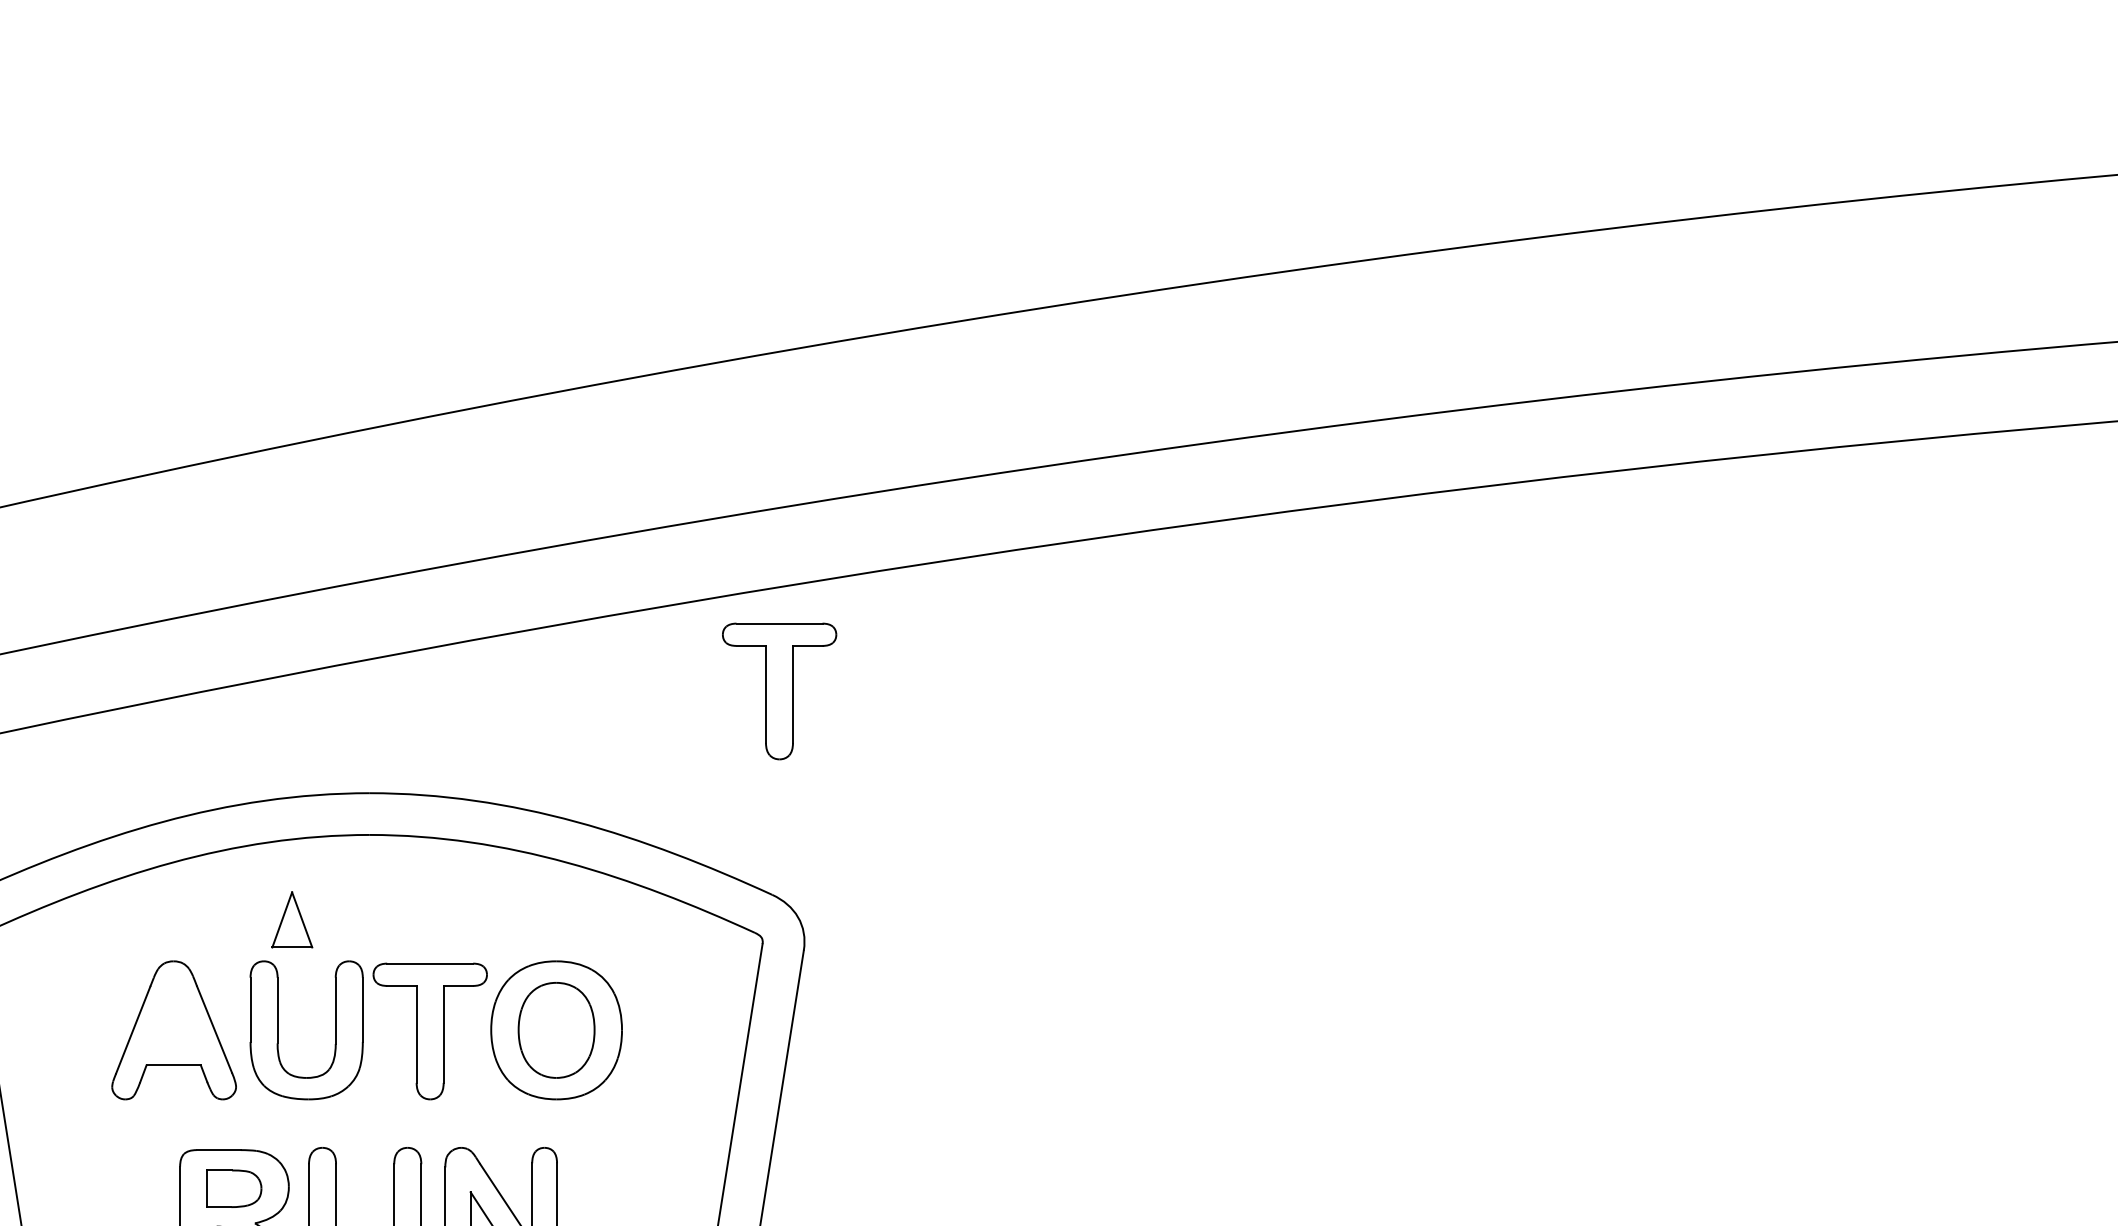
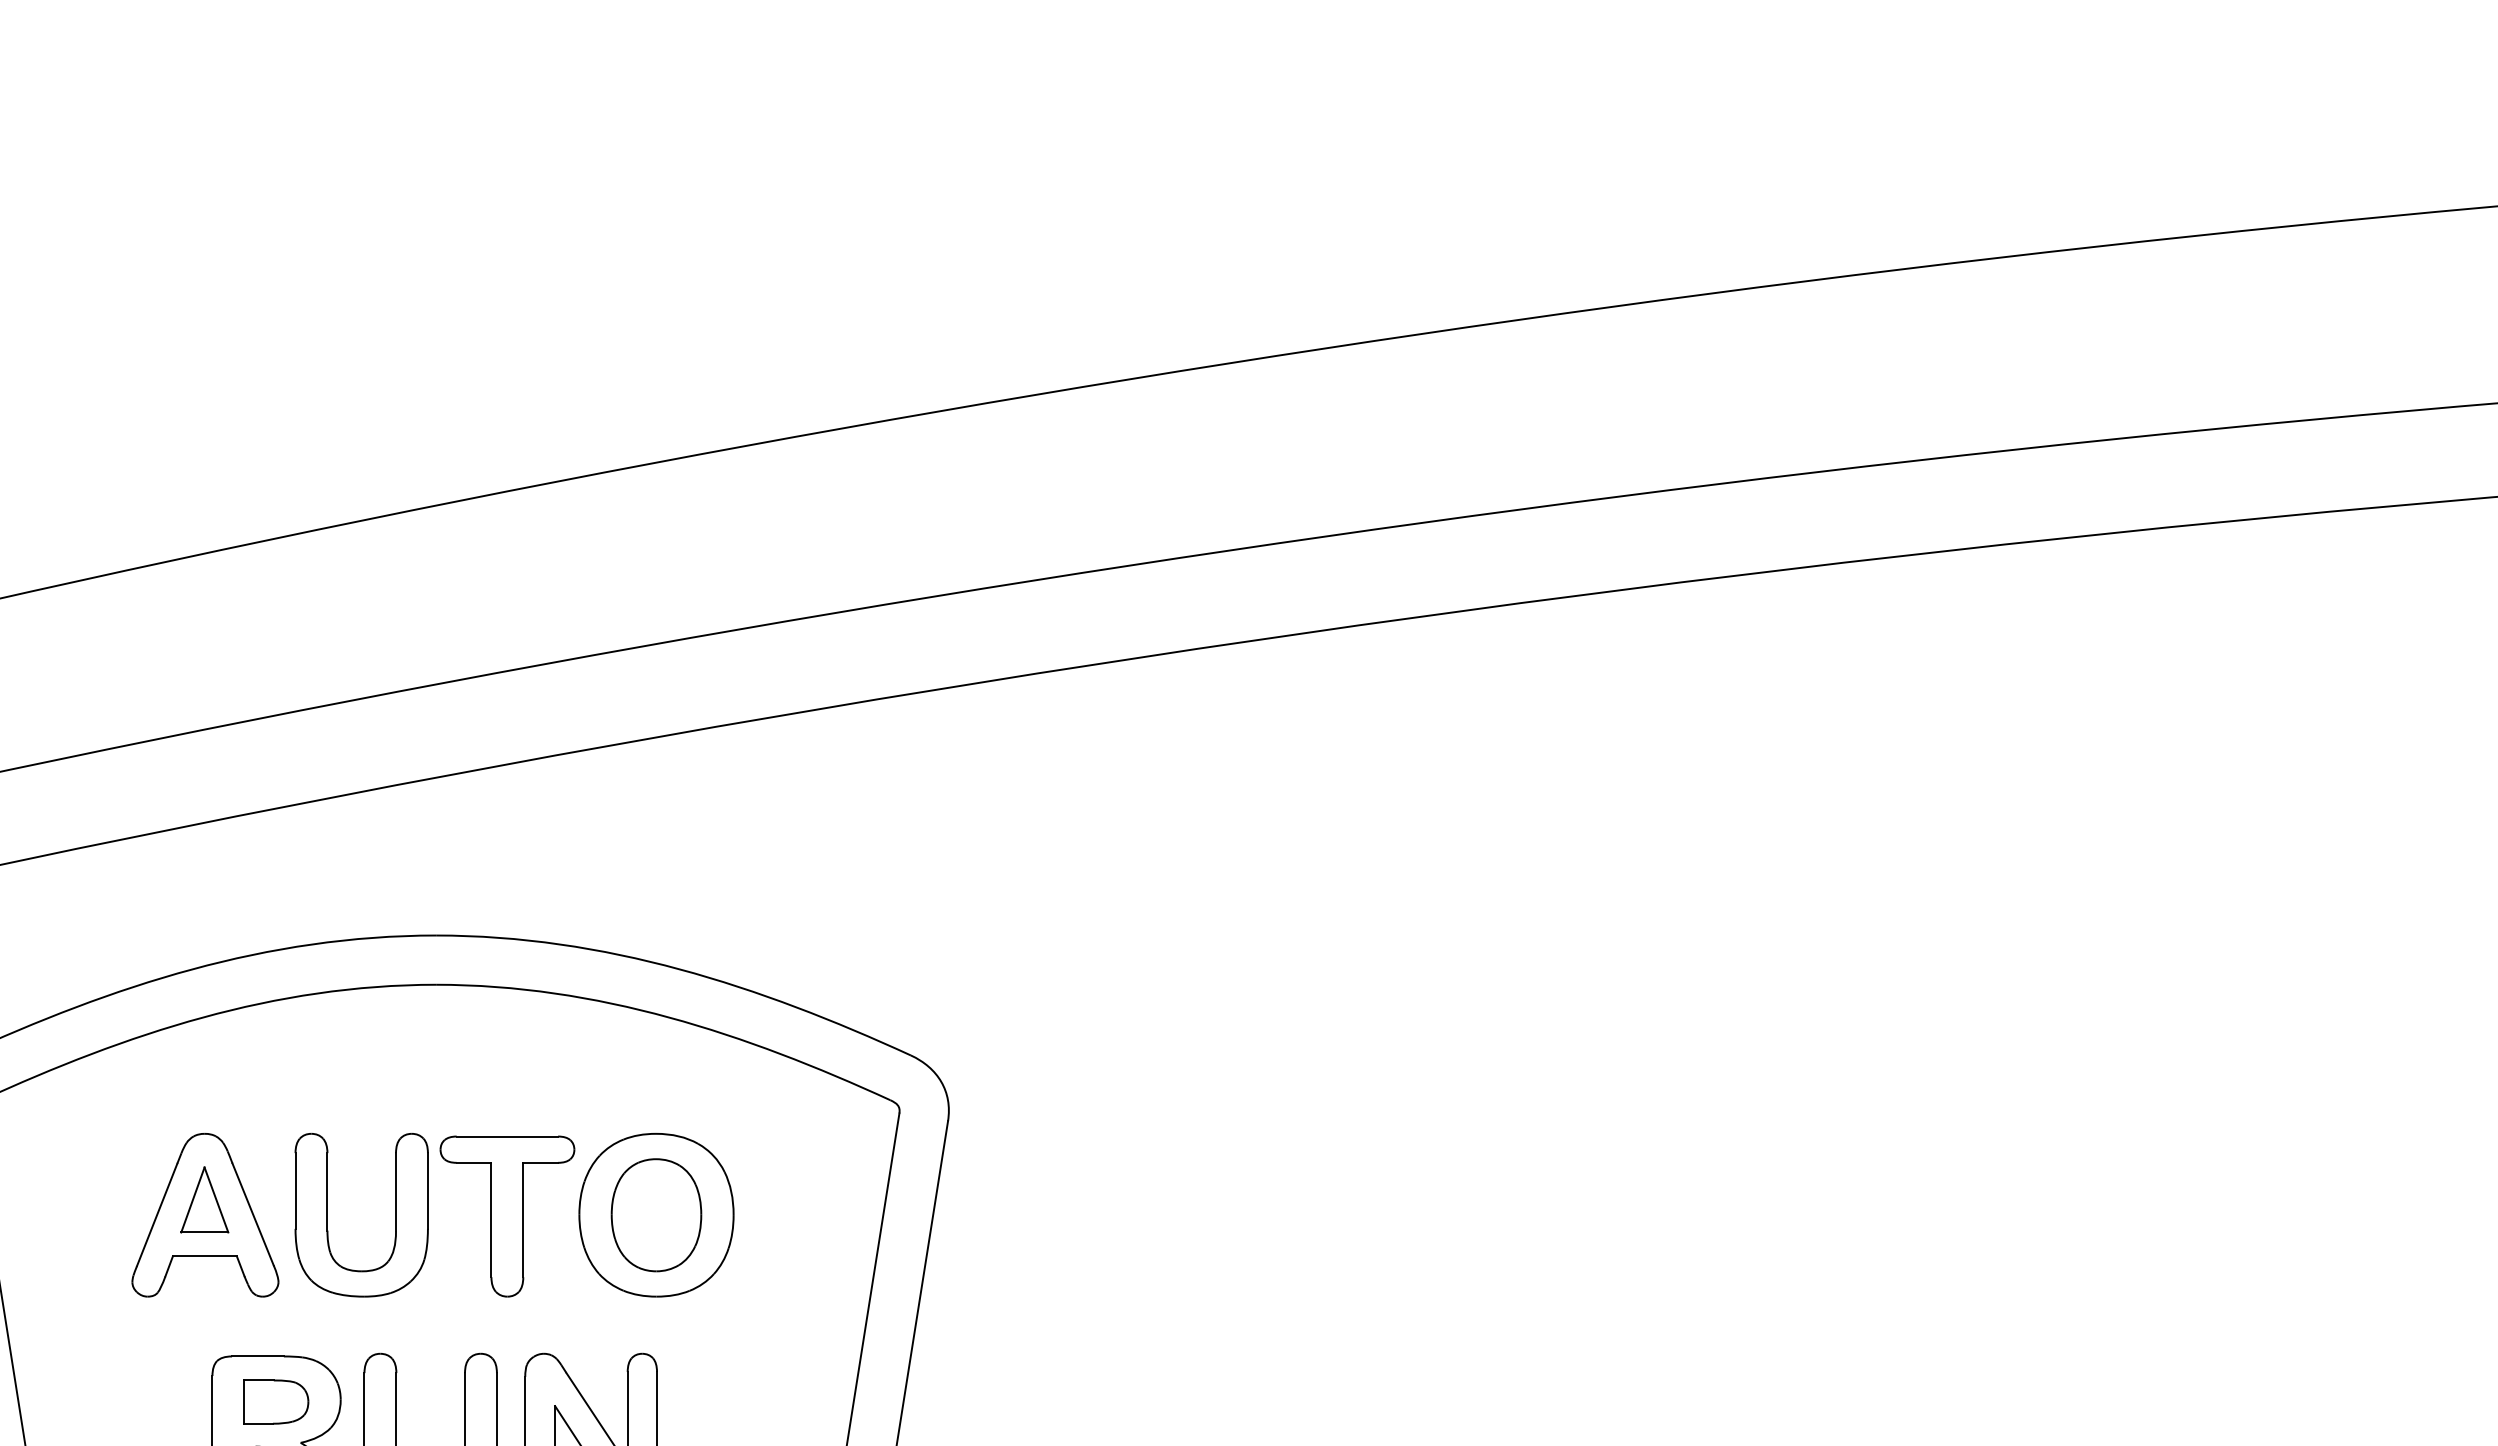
part: (779, 691) -> (919, 815), removed
part: (292, 919) -> (204, 1199), moved

